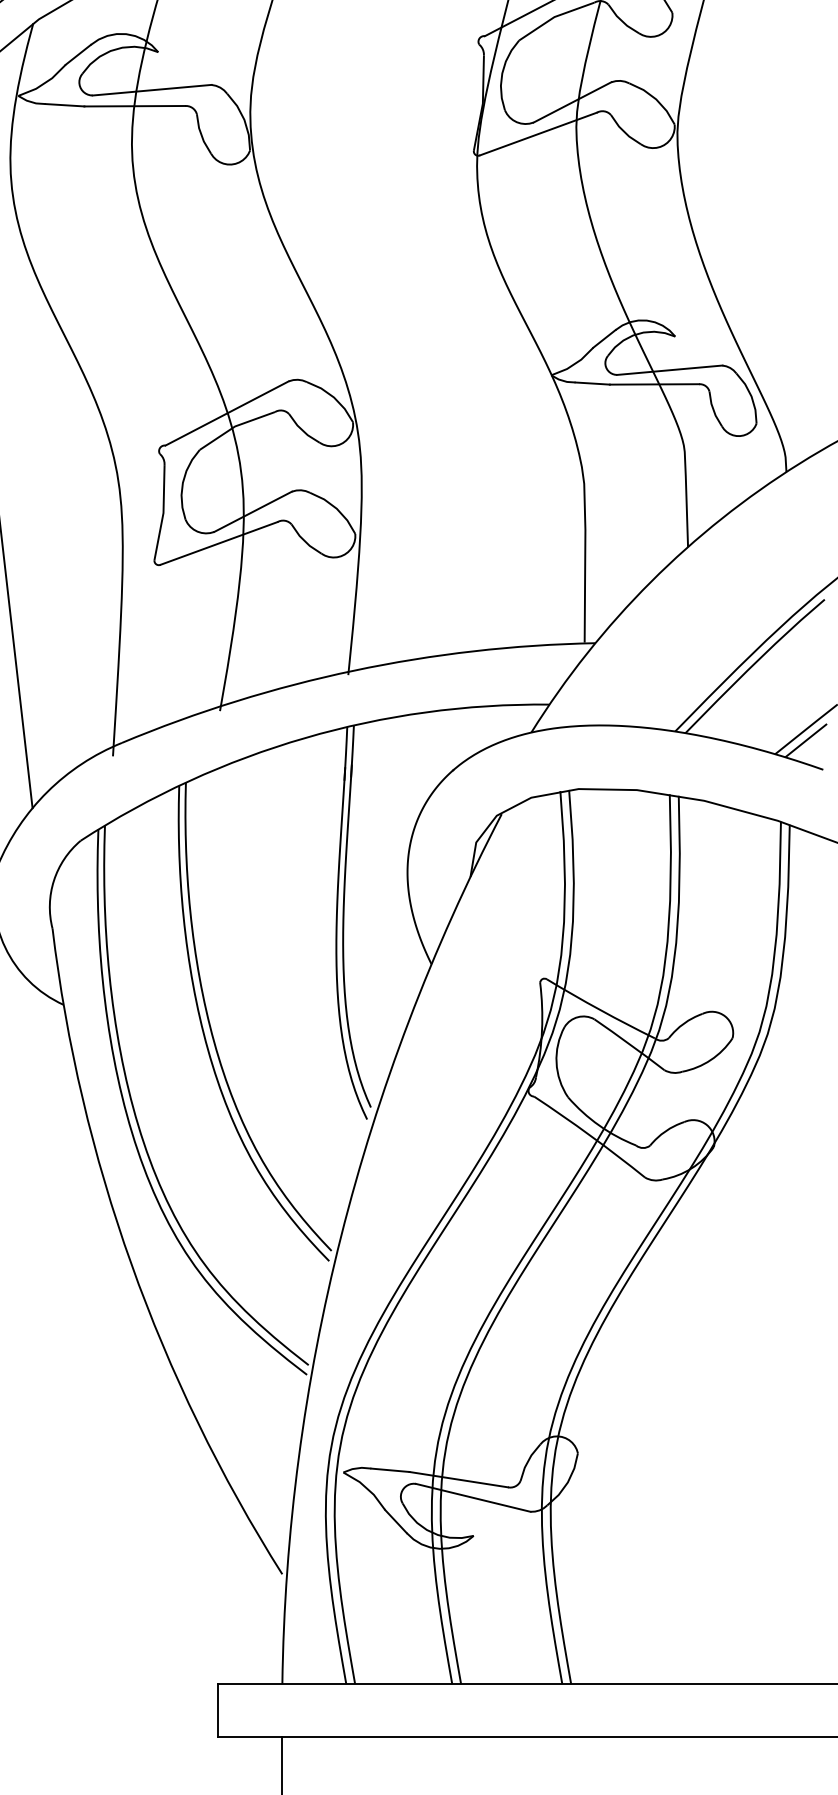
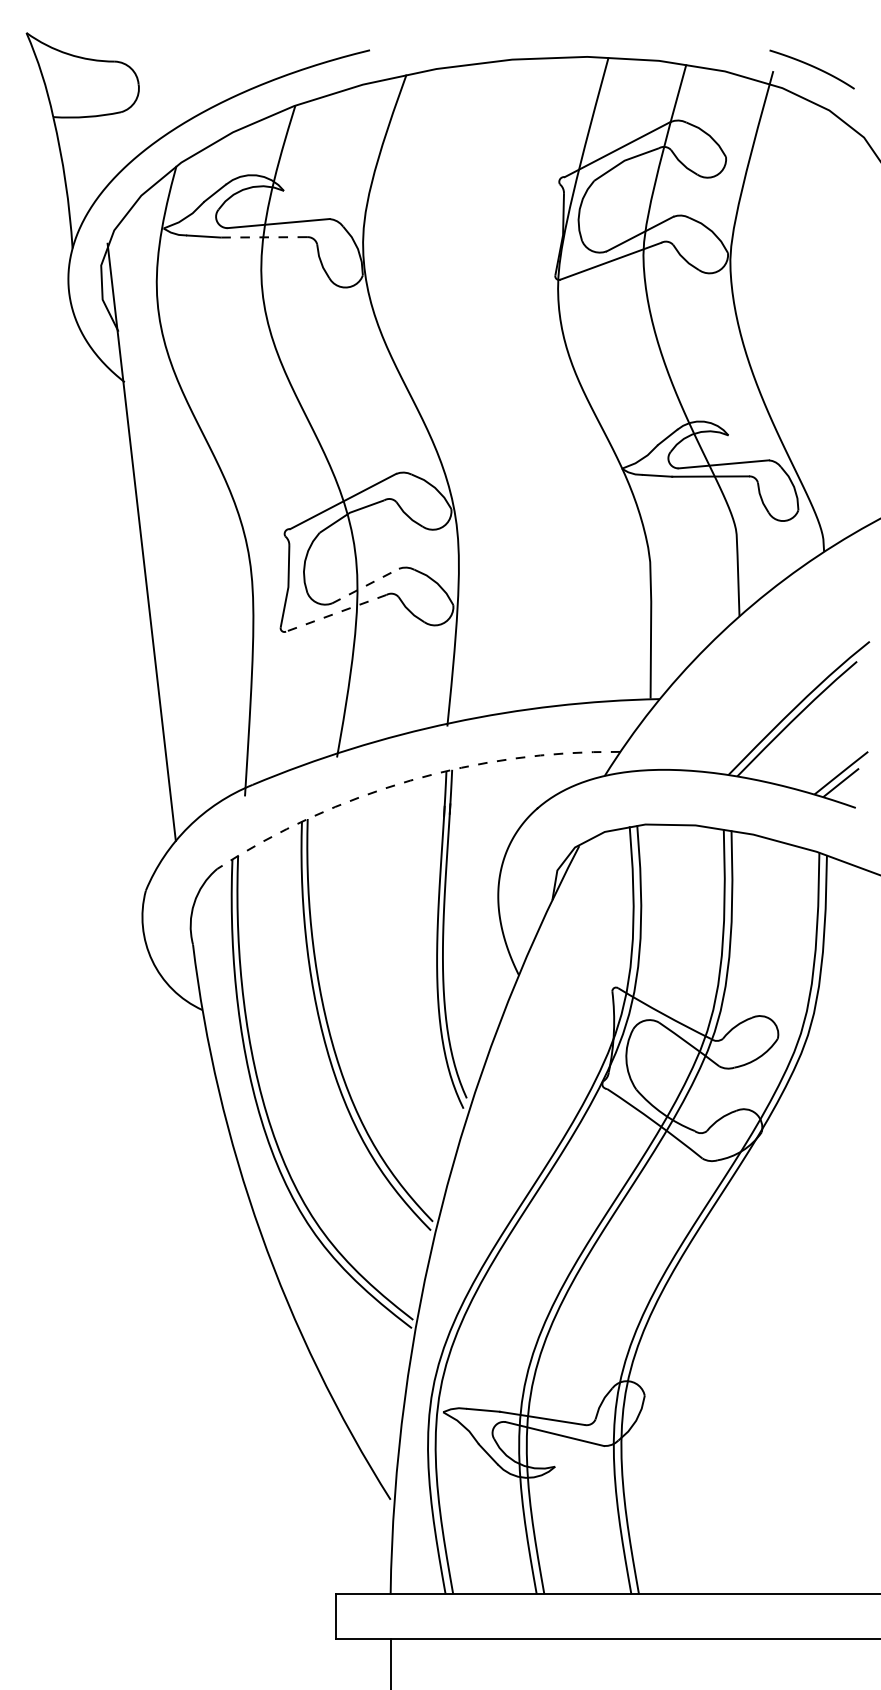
line: (134, 106) -> (263, 237), solid -> dashed
line: (253, 512) -> (365, 586), solid -> dashed
line: (218, 543) -> (335, 613), solid -> dashed
arc: (305, 737) -> (410, 780), solid -> dashed

